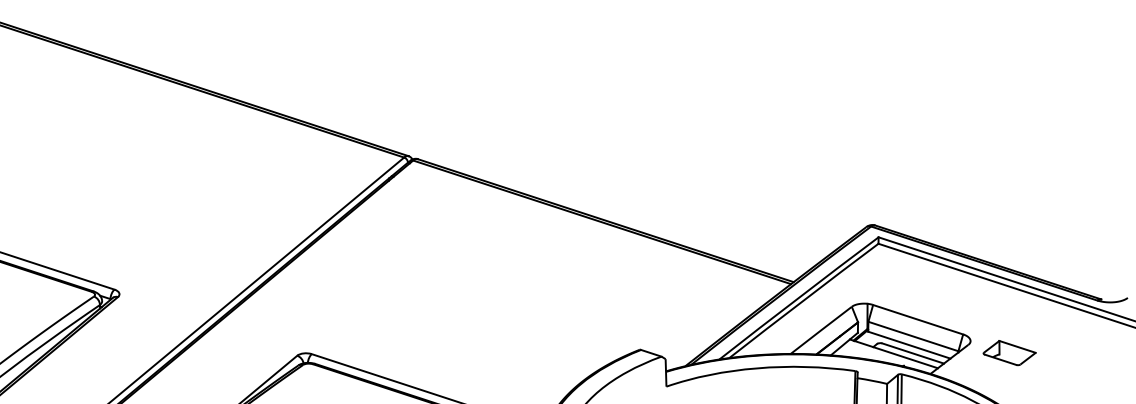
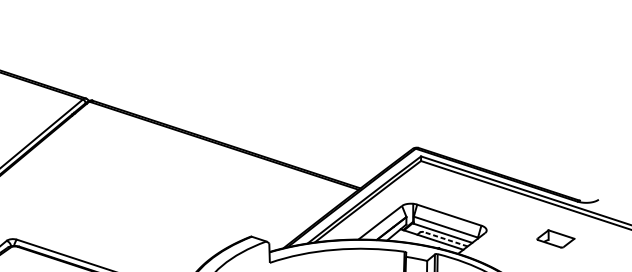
line: (912, 353) -> (445, 239), solid -> dashed
part: (1009, 353) -> (555, 239), moved

